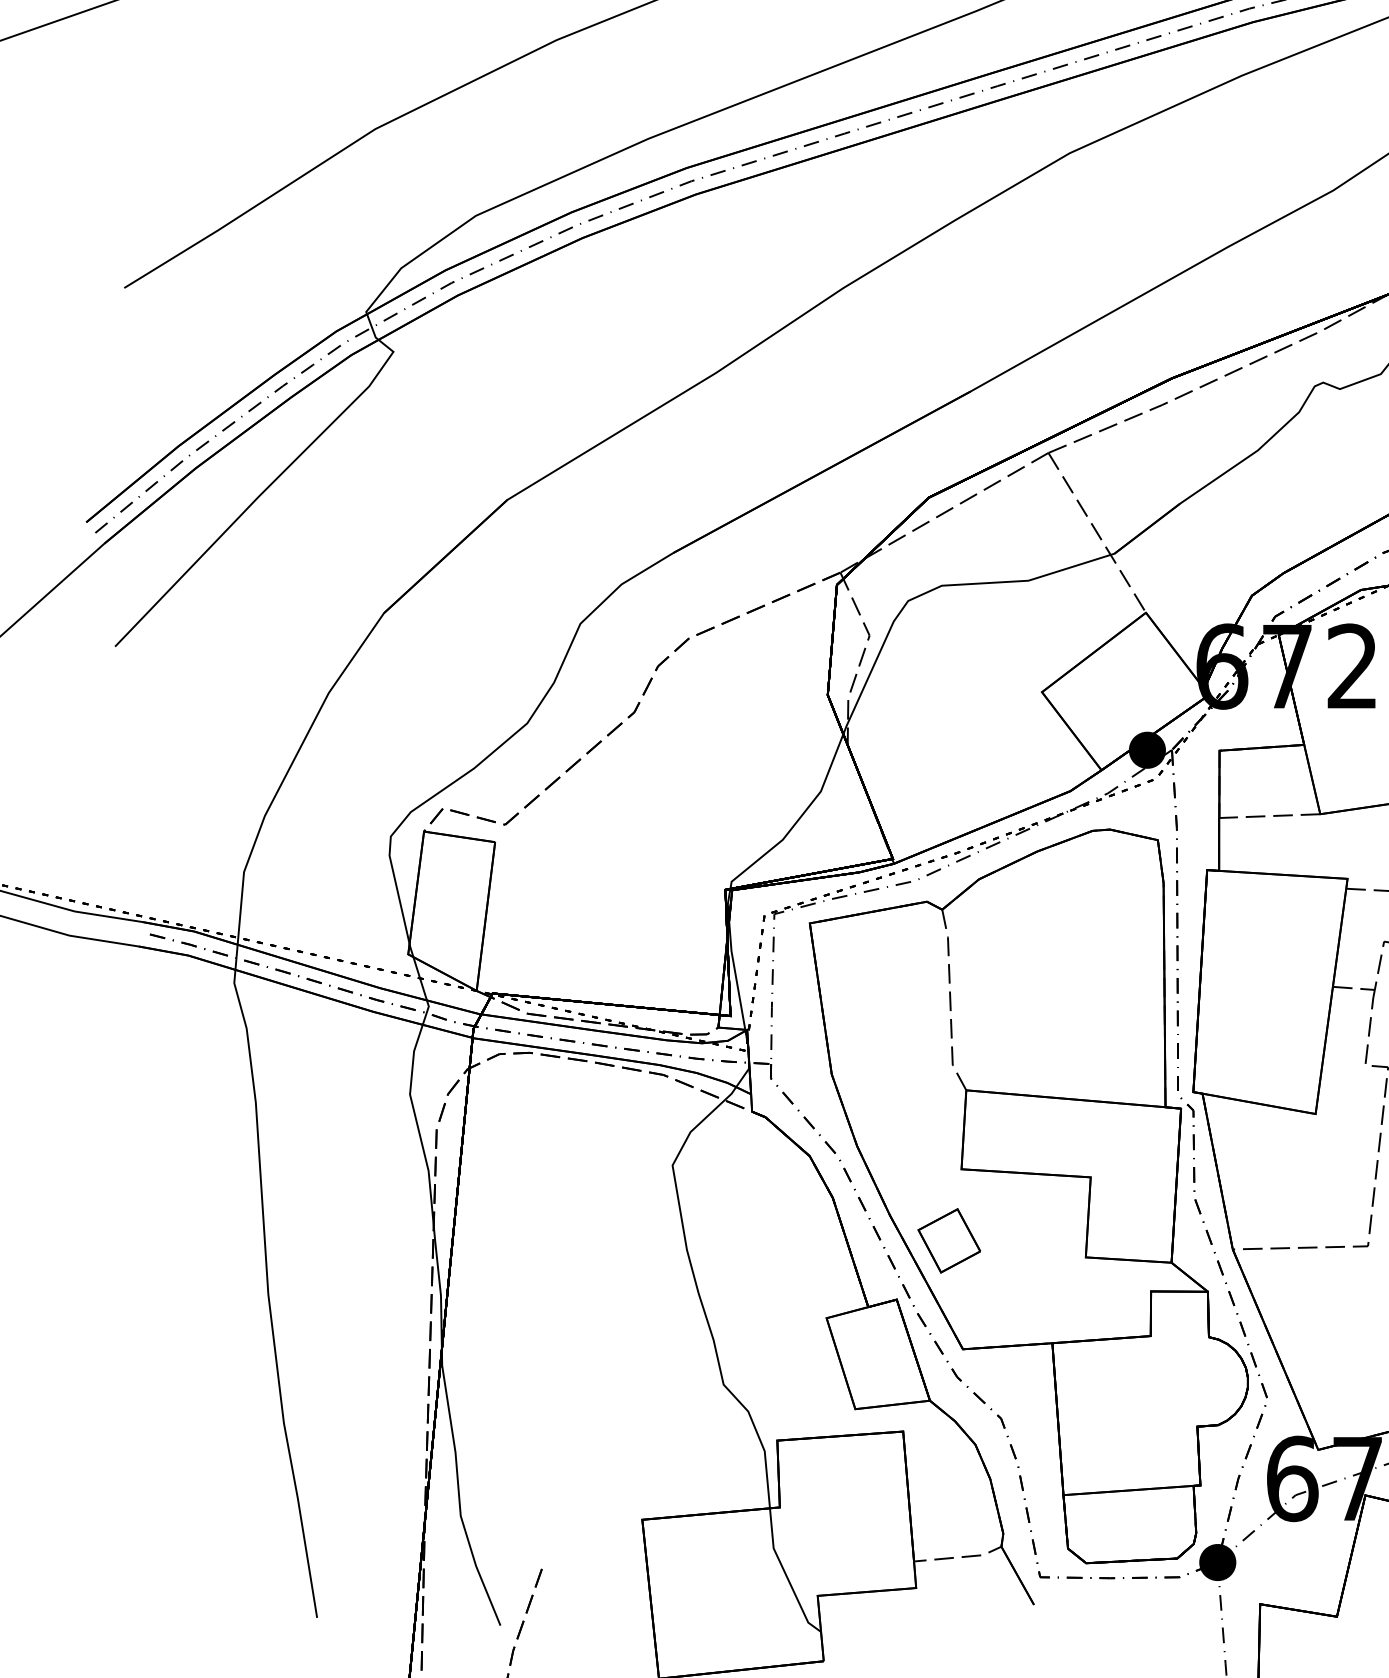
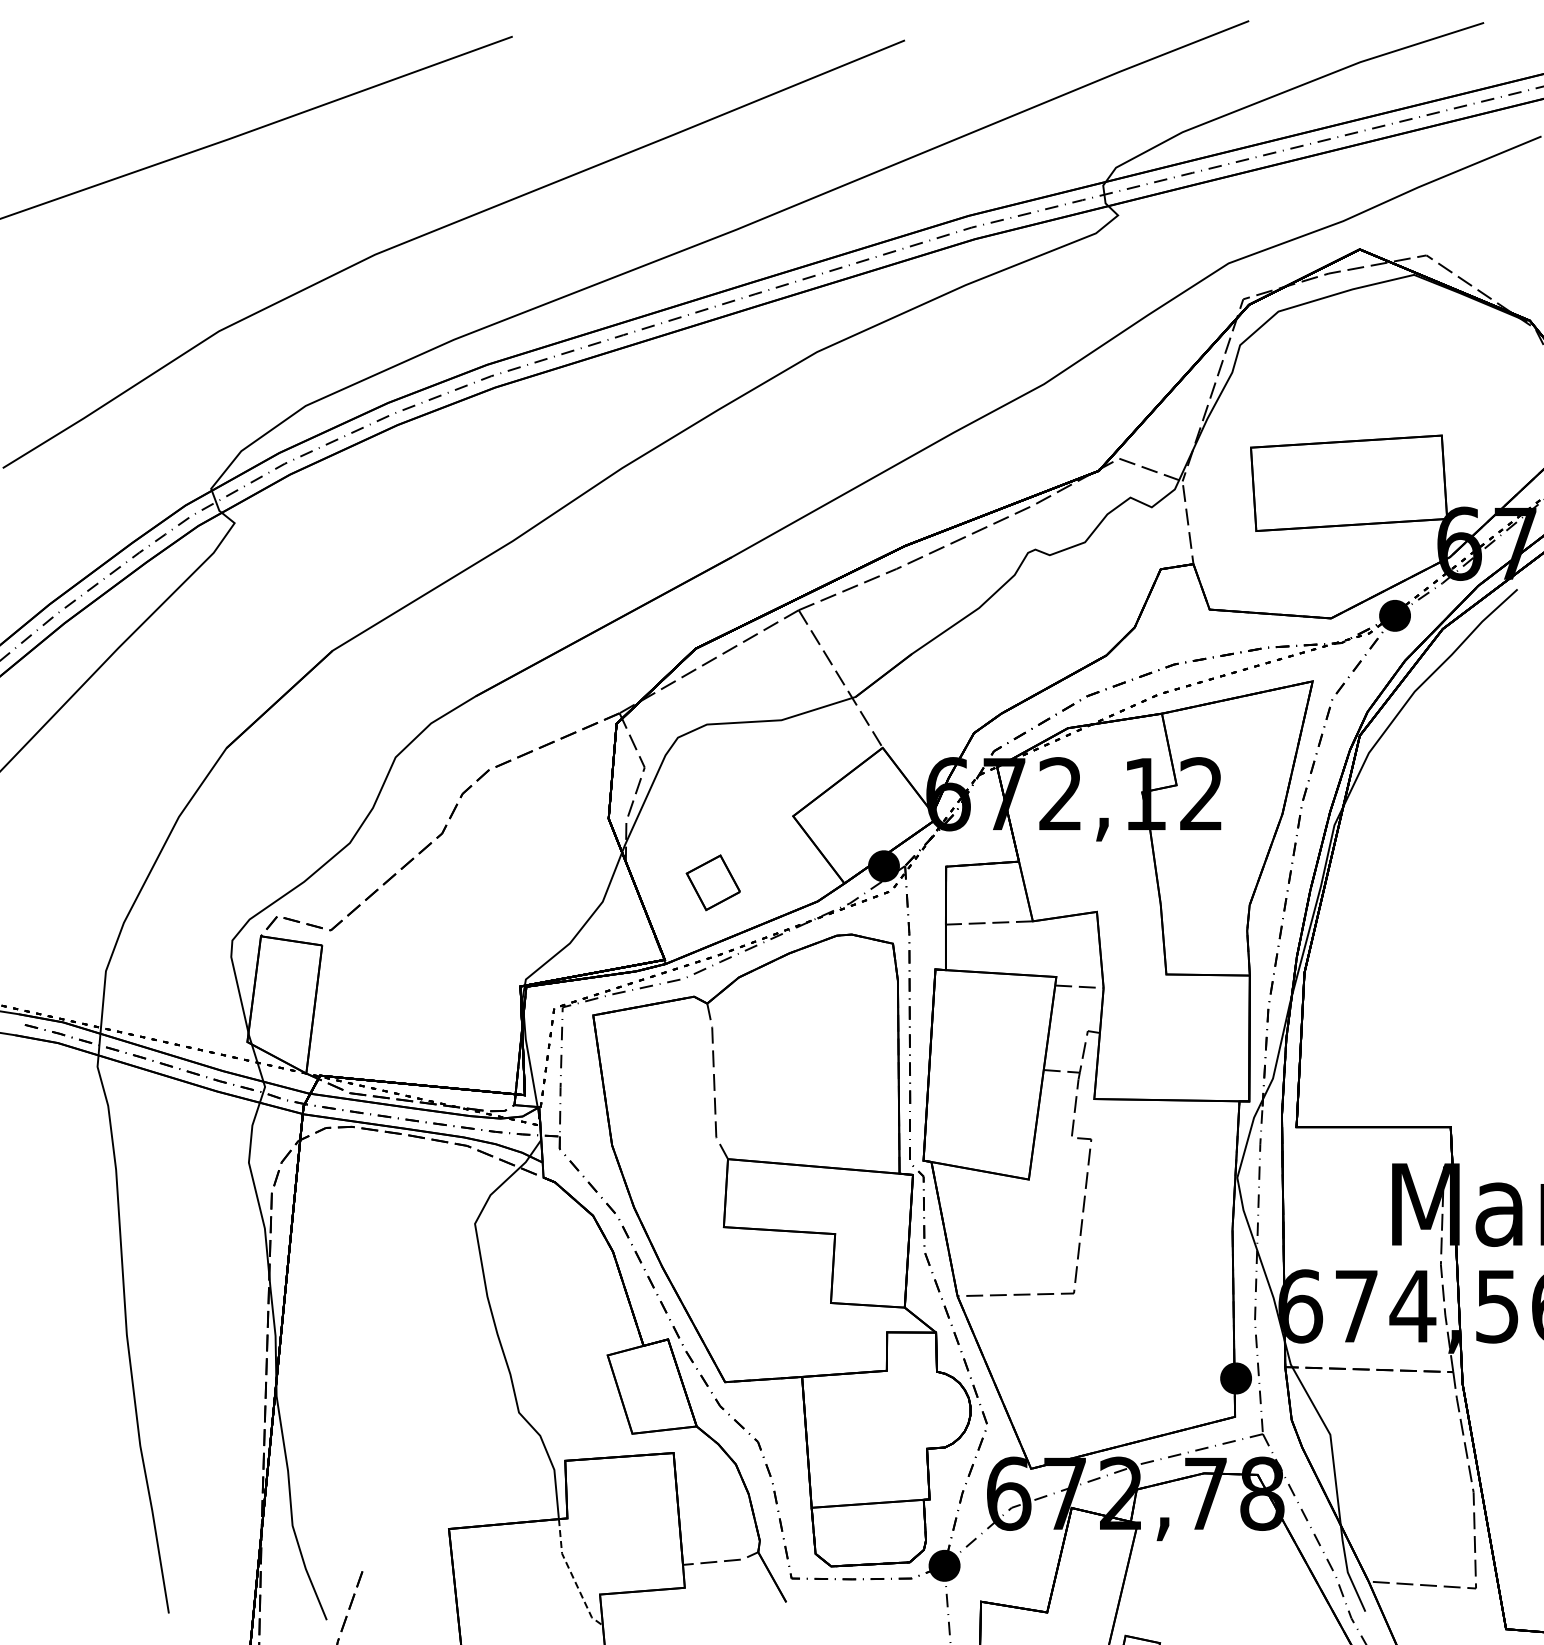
part: (948, 1240) -> (712, 882), moved
line: (785, 1574) -> (572, 1576), solid -> dashed

